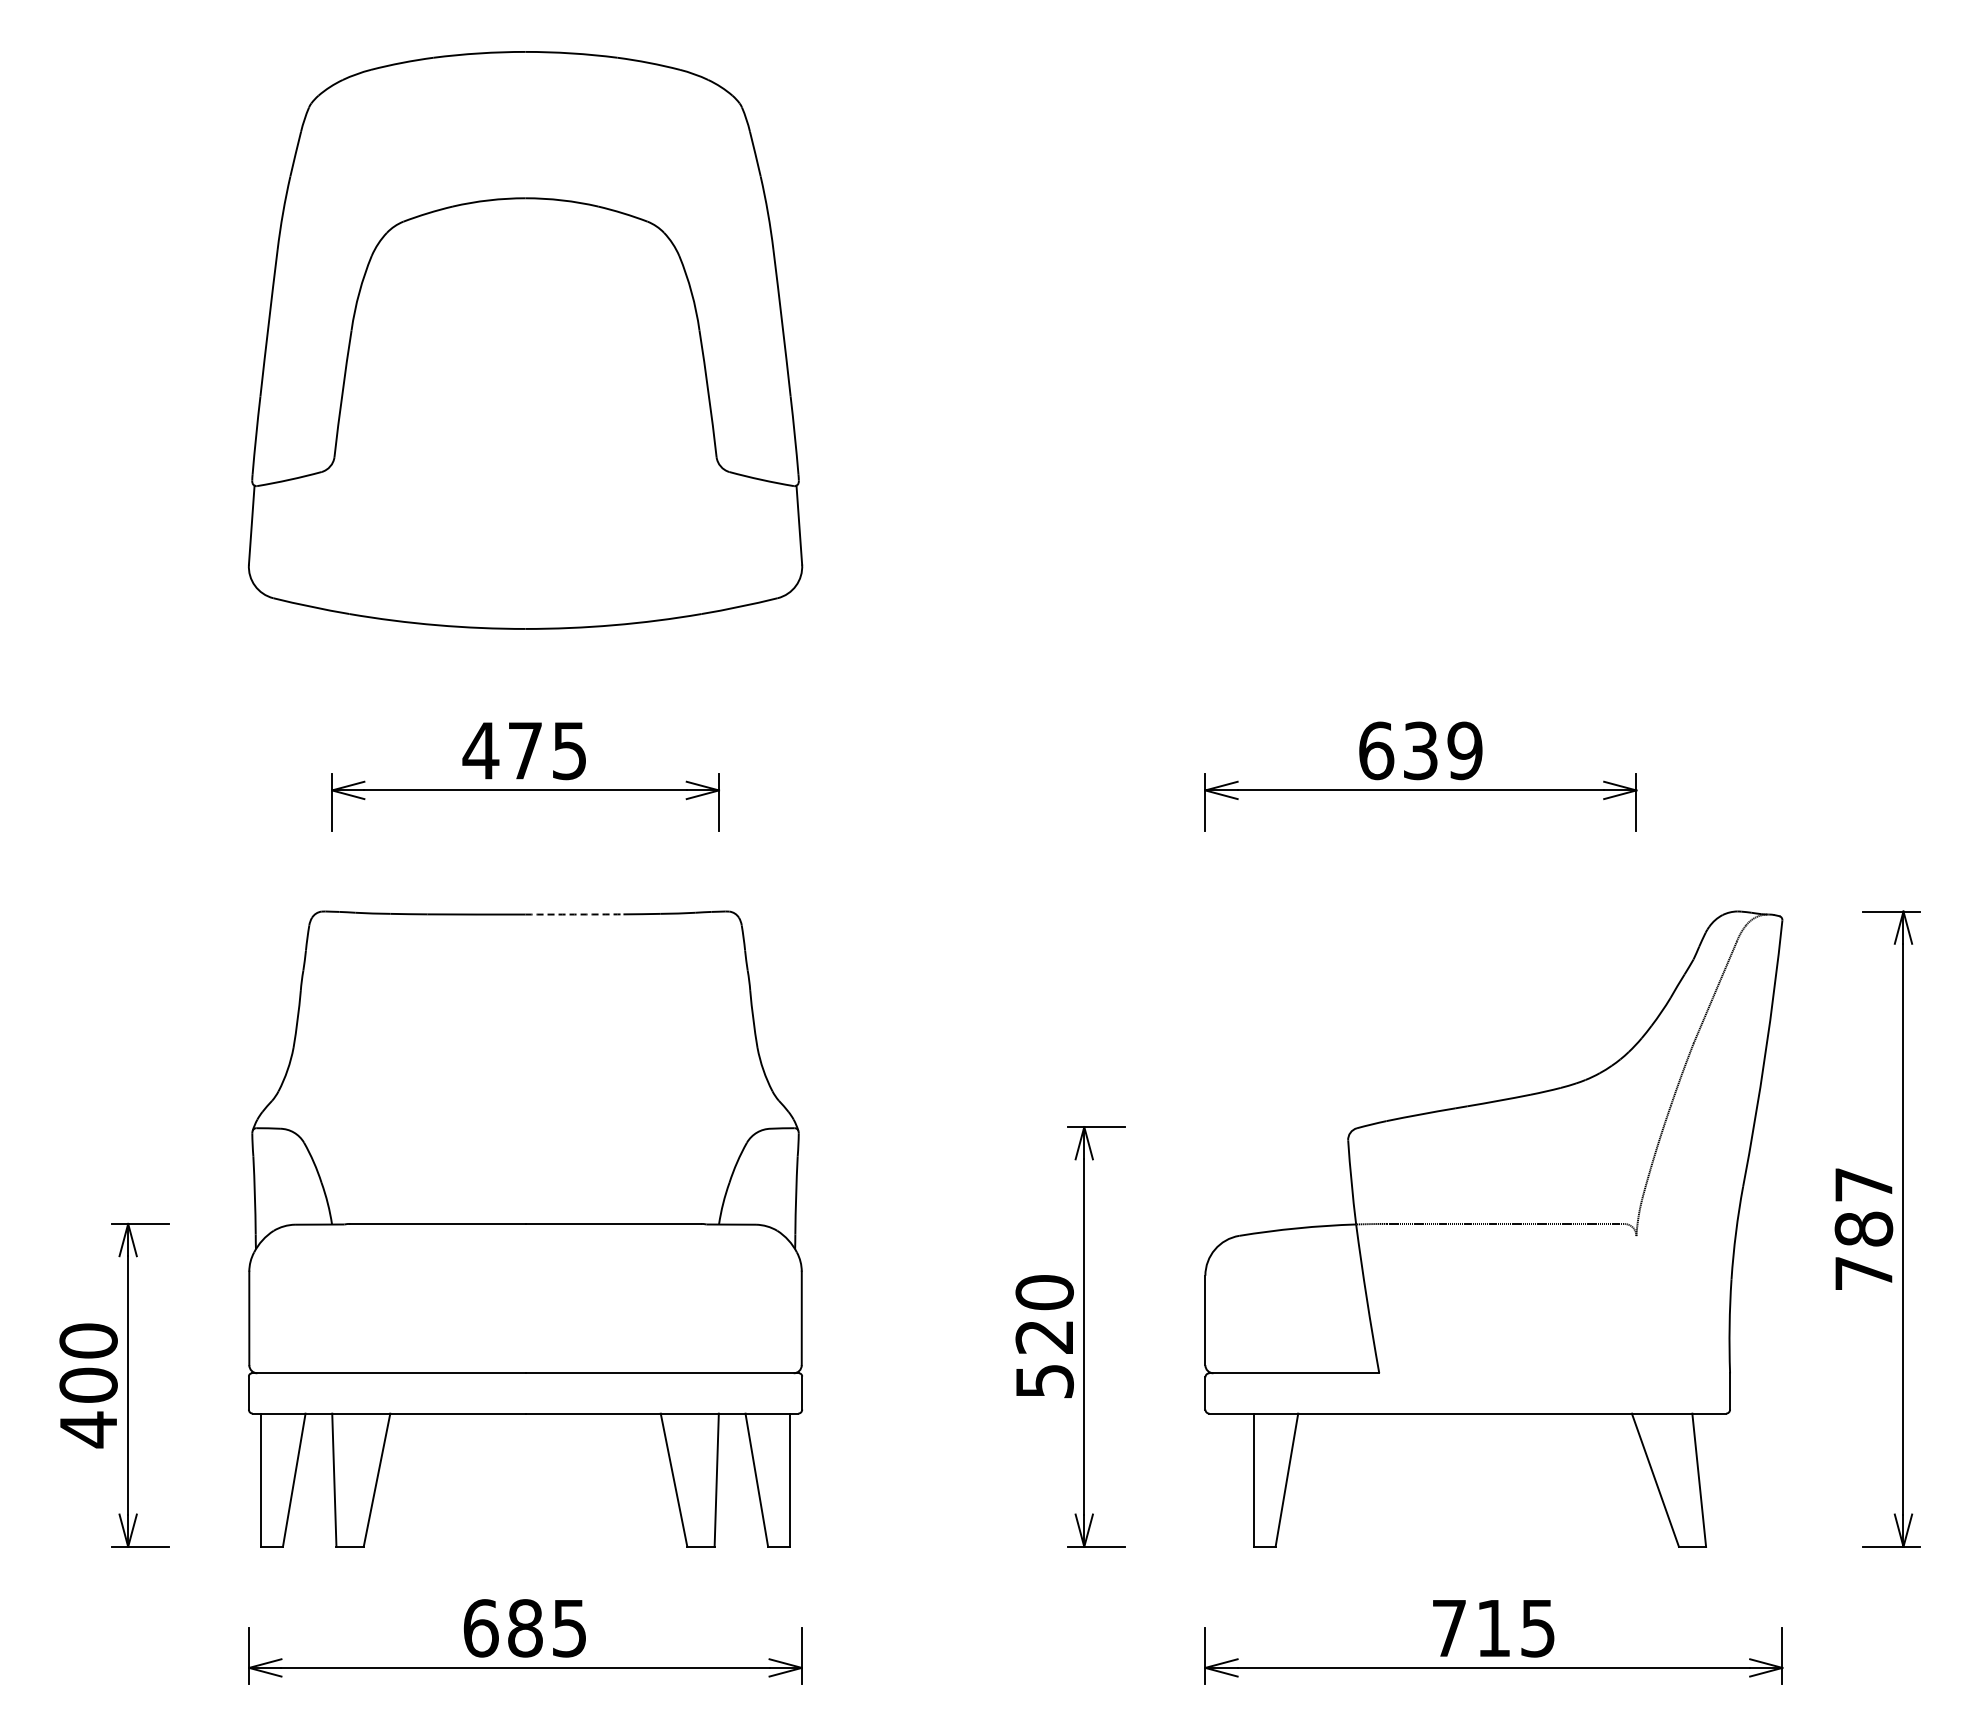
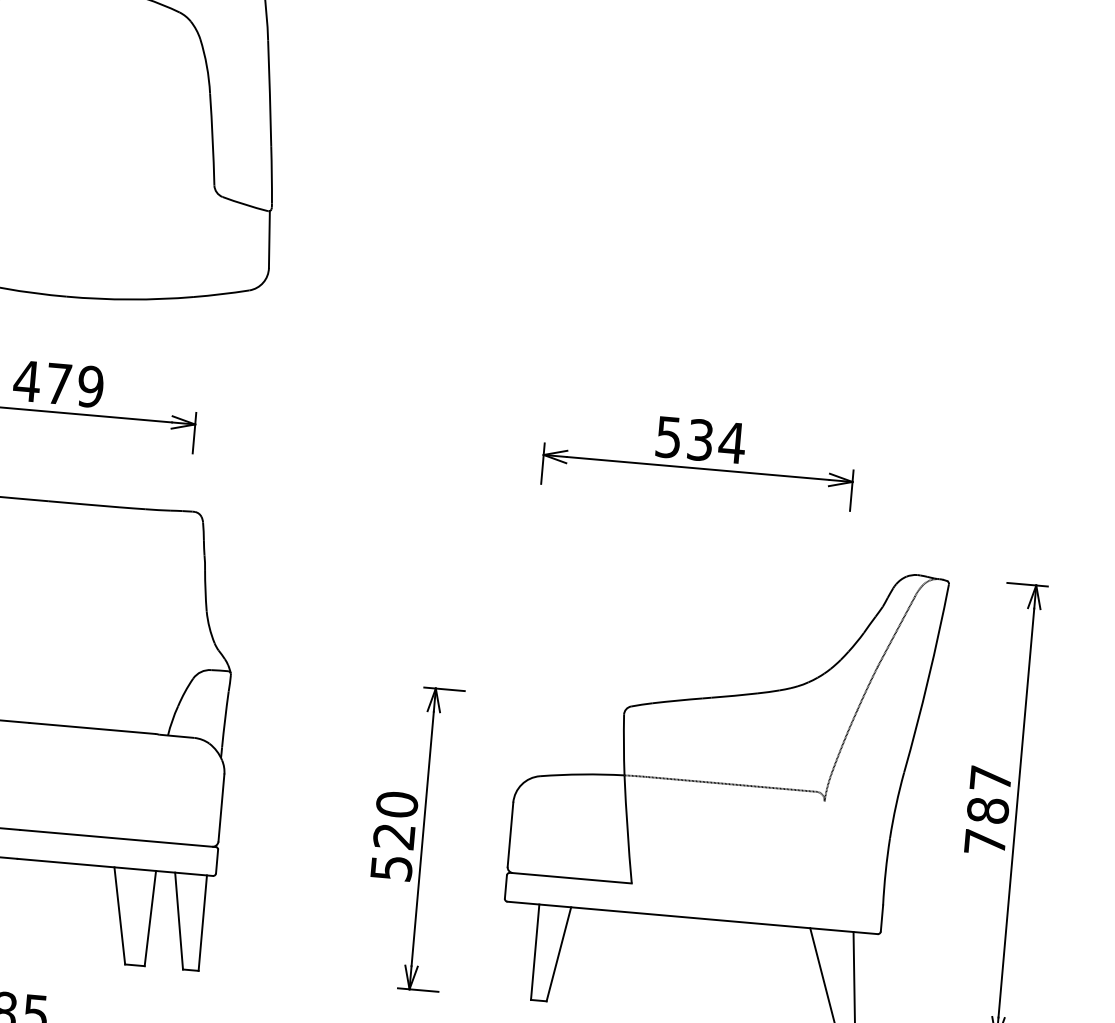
text: (569, 750) -> (90, 386), 475 -> 479
text: (1421, 750) -> (701, 439), 639 -> 534
arc: (574, 914) -> (83, 504), dashed -> solid

